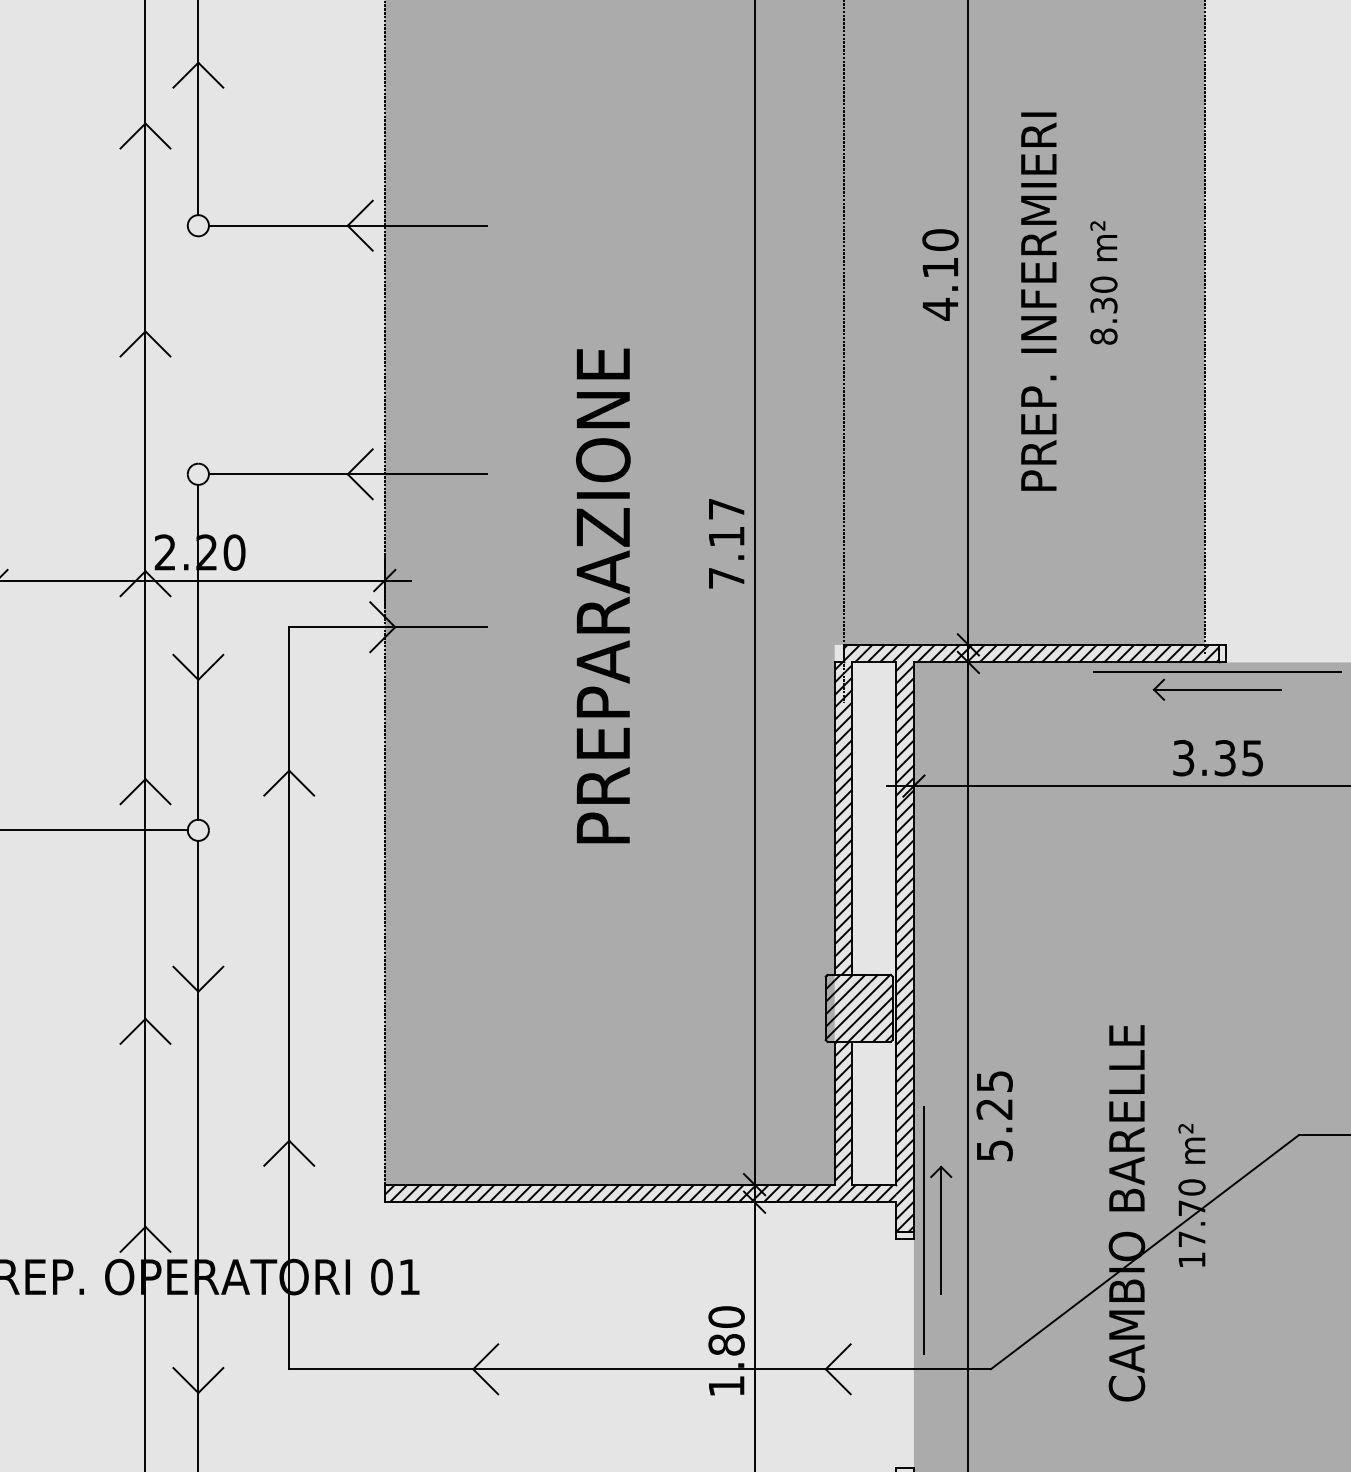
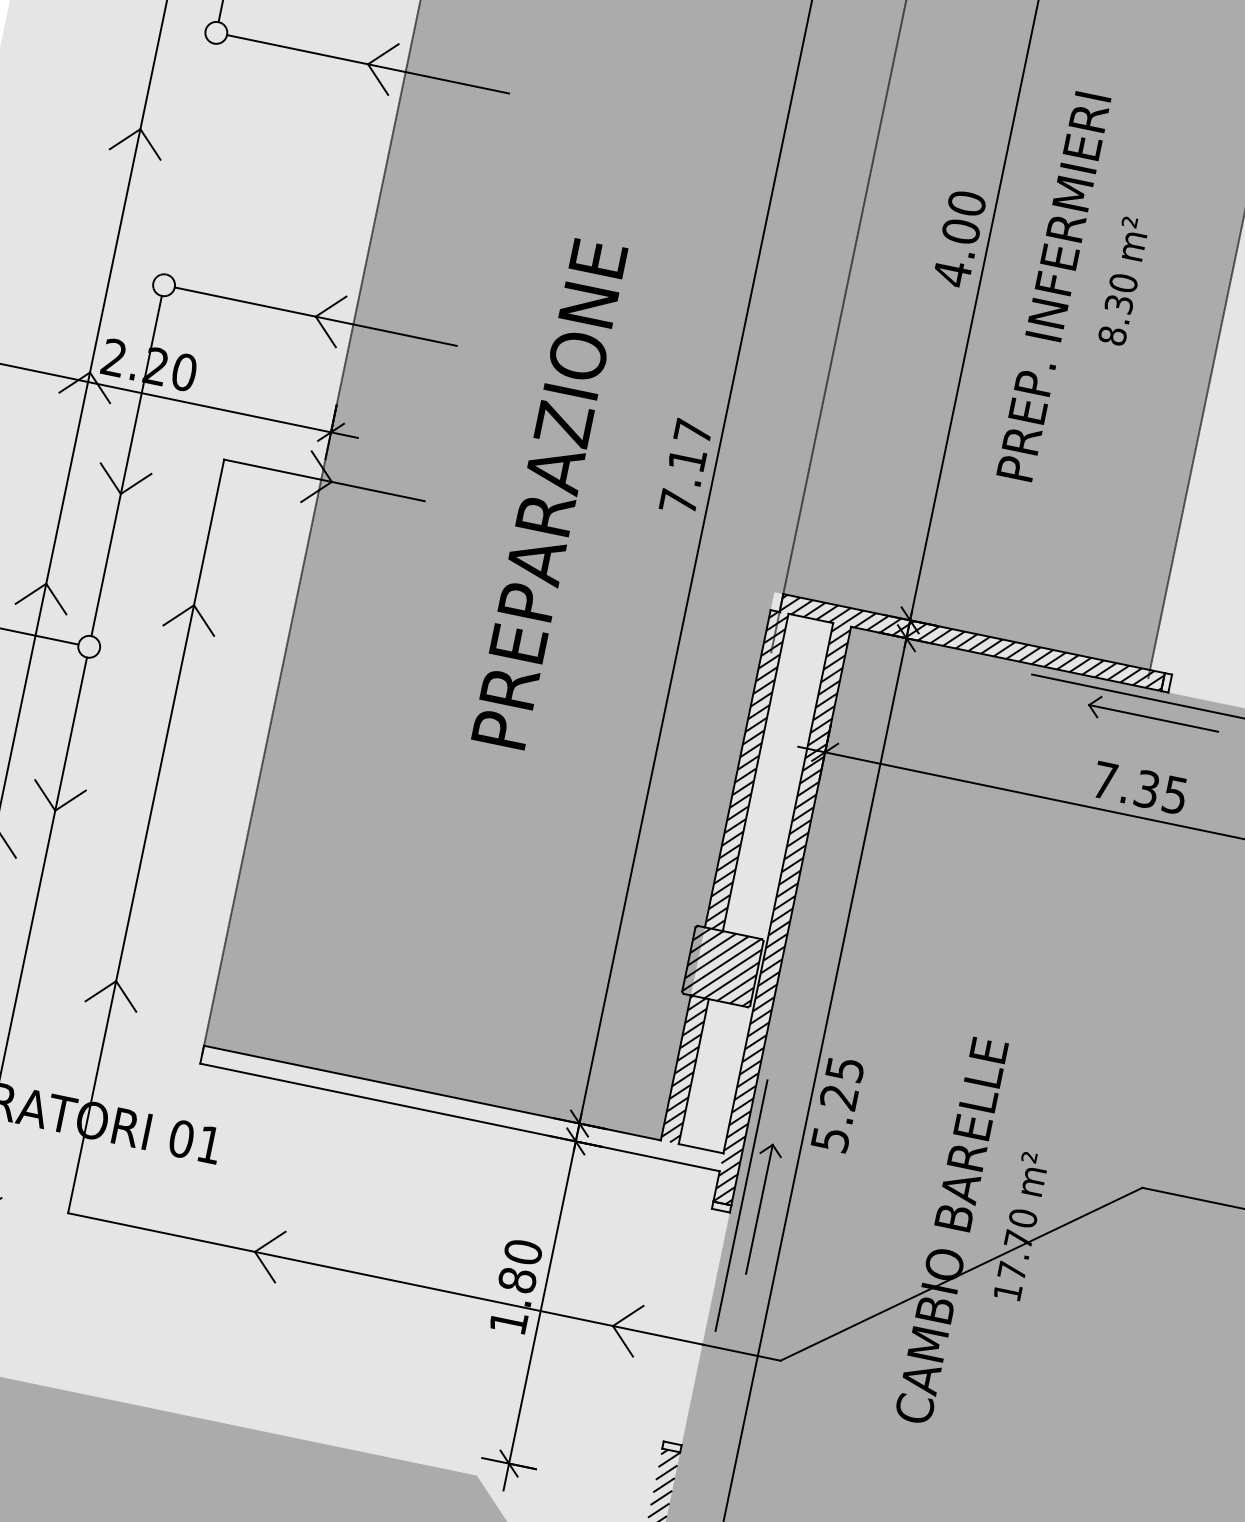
text: (940, 267) -> (961, 231), 4.10 -> 4.00
text: (1183, 758) -> (1104, 781), 3.35 -> 7.35
hatch: (640, 1193) -> (461, 1108), removed

